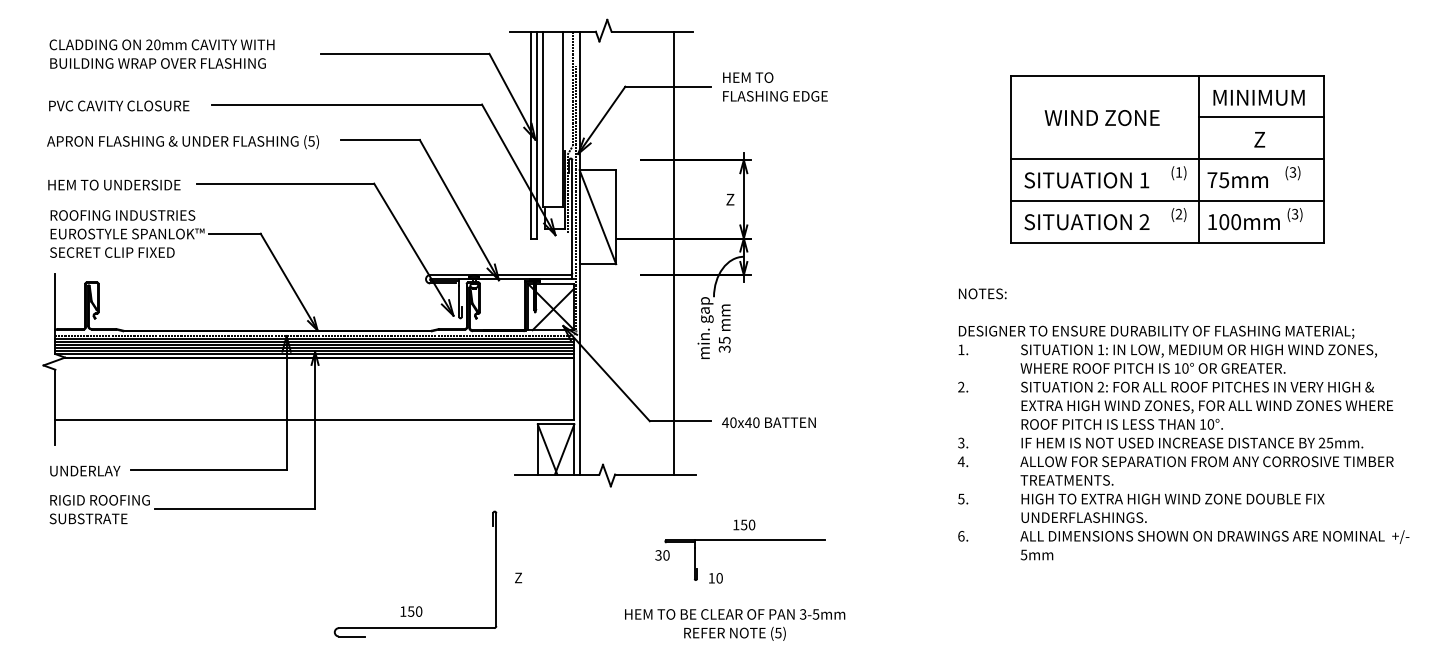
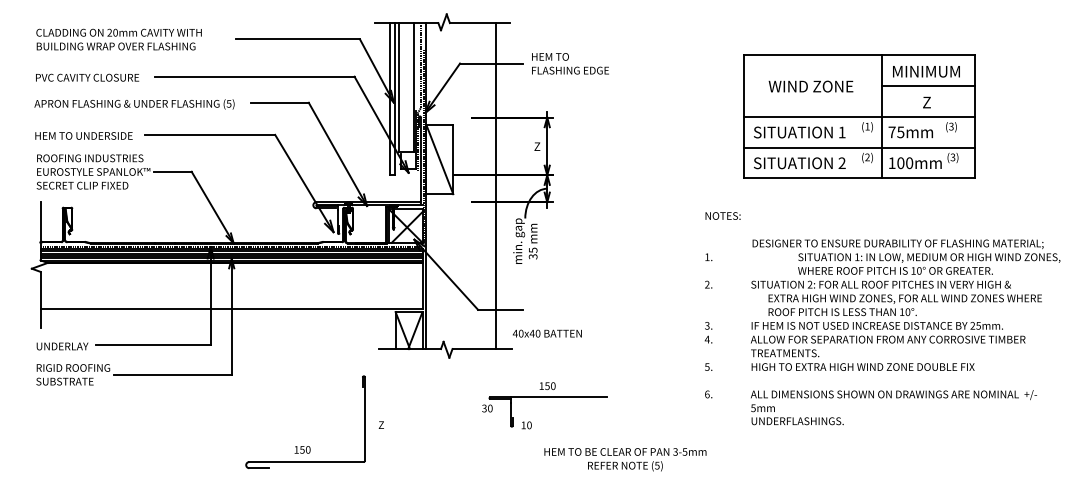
text: (1167, 349) -> (906, 256), moved
text: (1207, 414) -> (905, 304), moved
text: (768, 422) -> (547, 333), moved
text: (1083, 517) -> (797, 421), moved
text: (735, 624) -> (625, 459), moved

